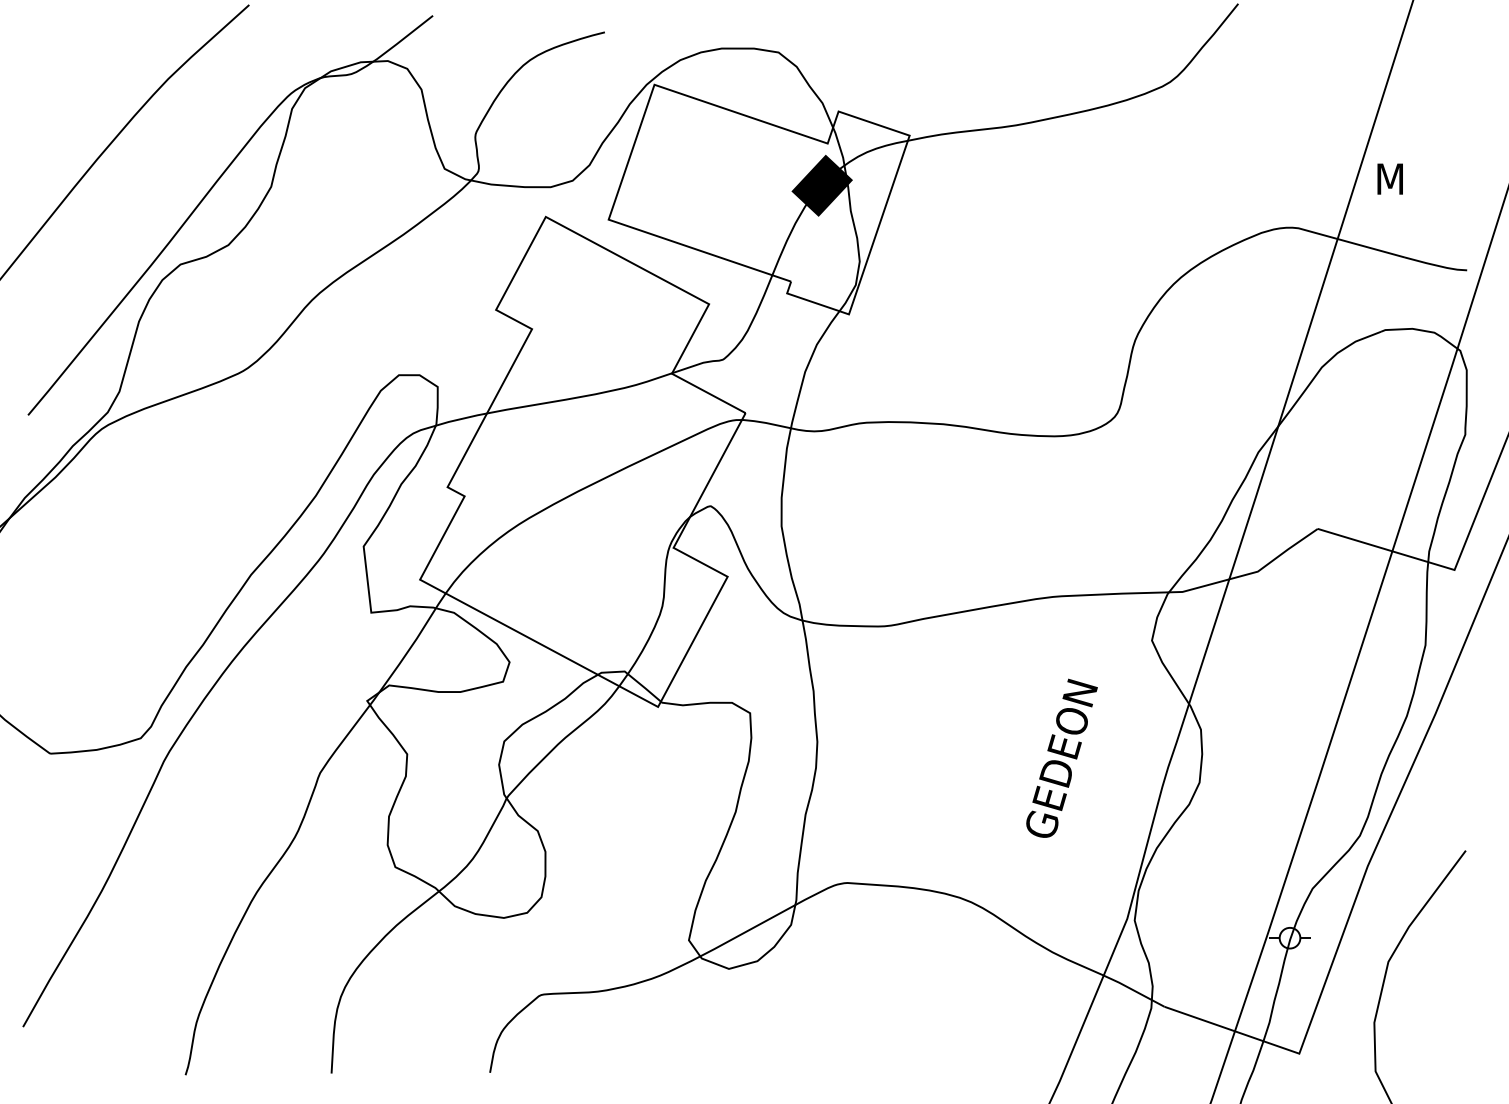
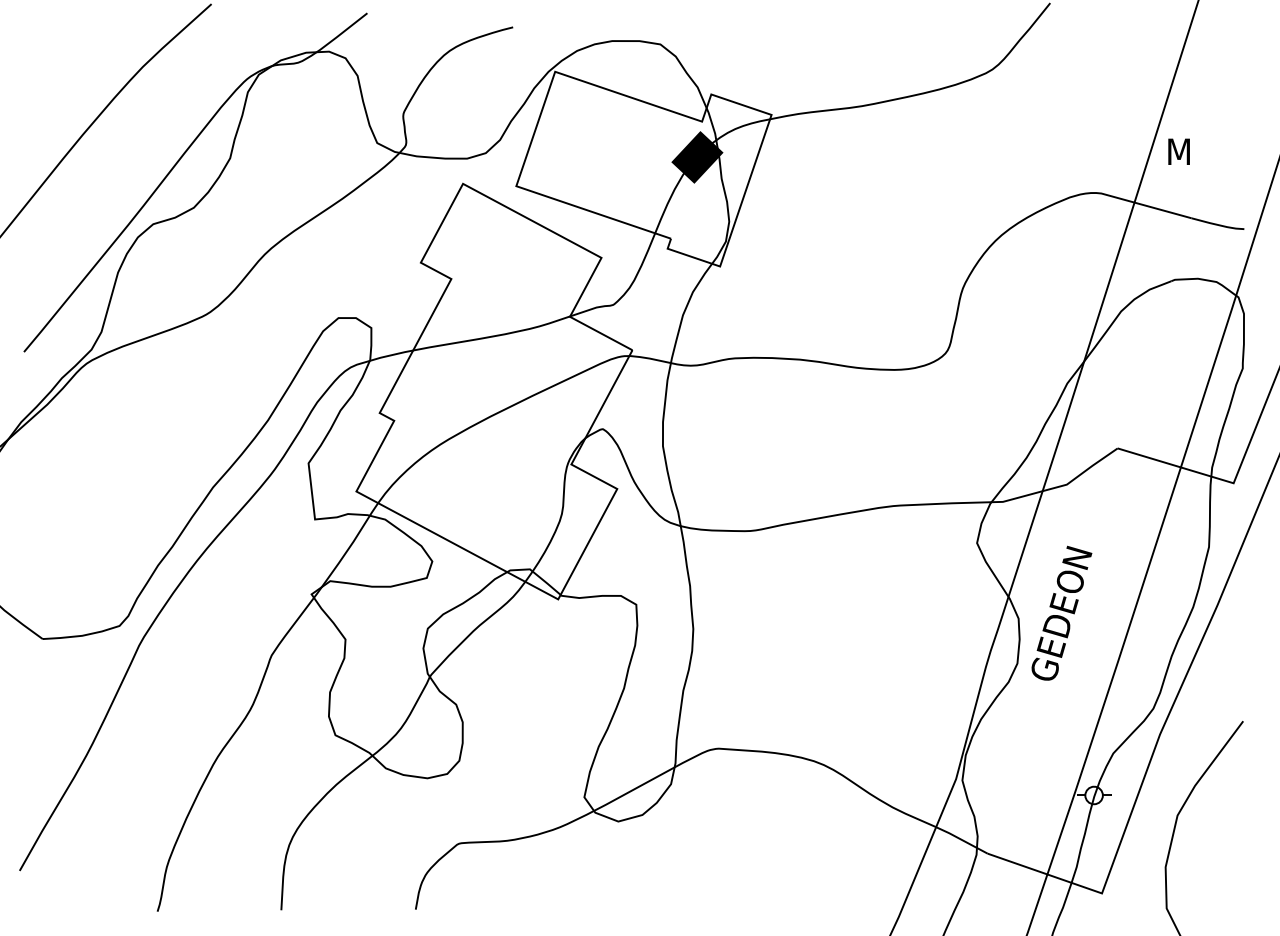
text: (1061, 757) -> (1061, 612), moved

